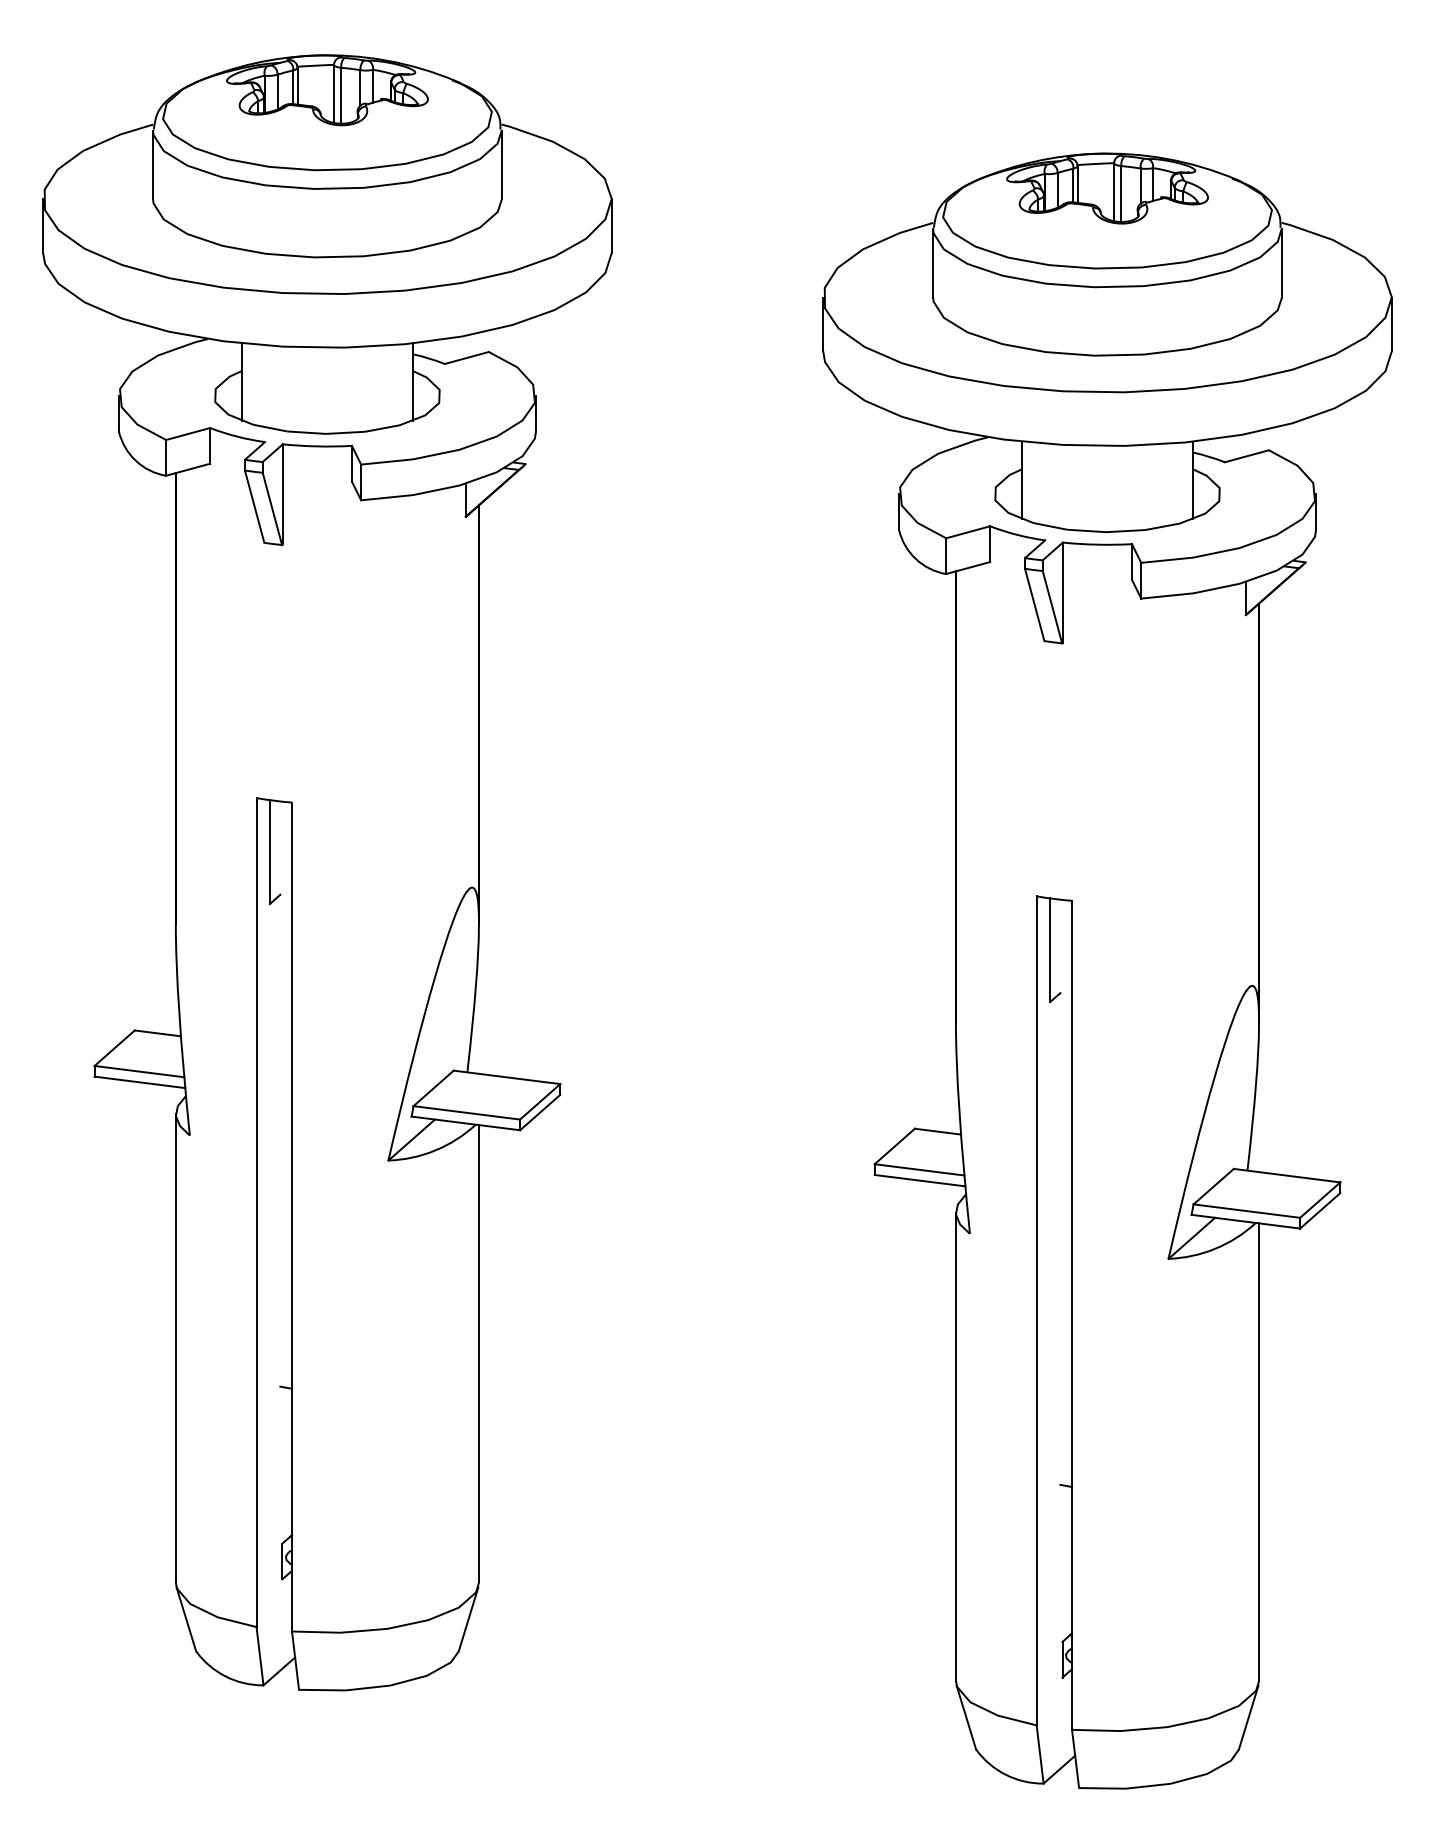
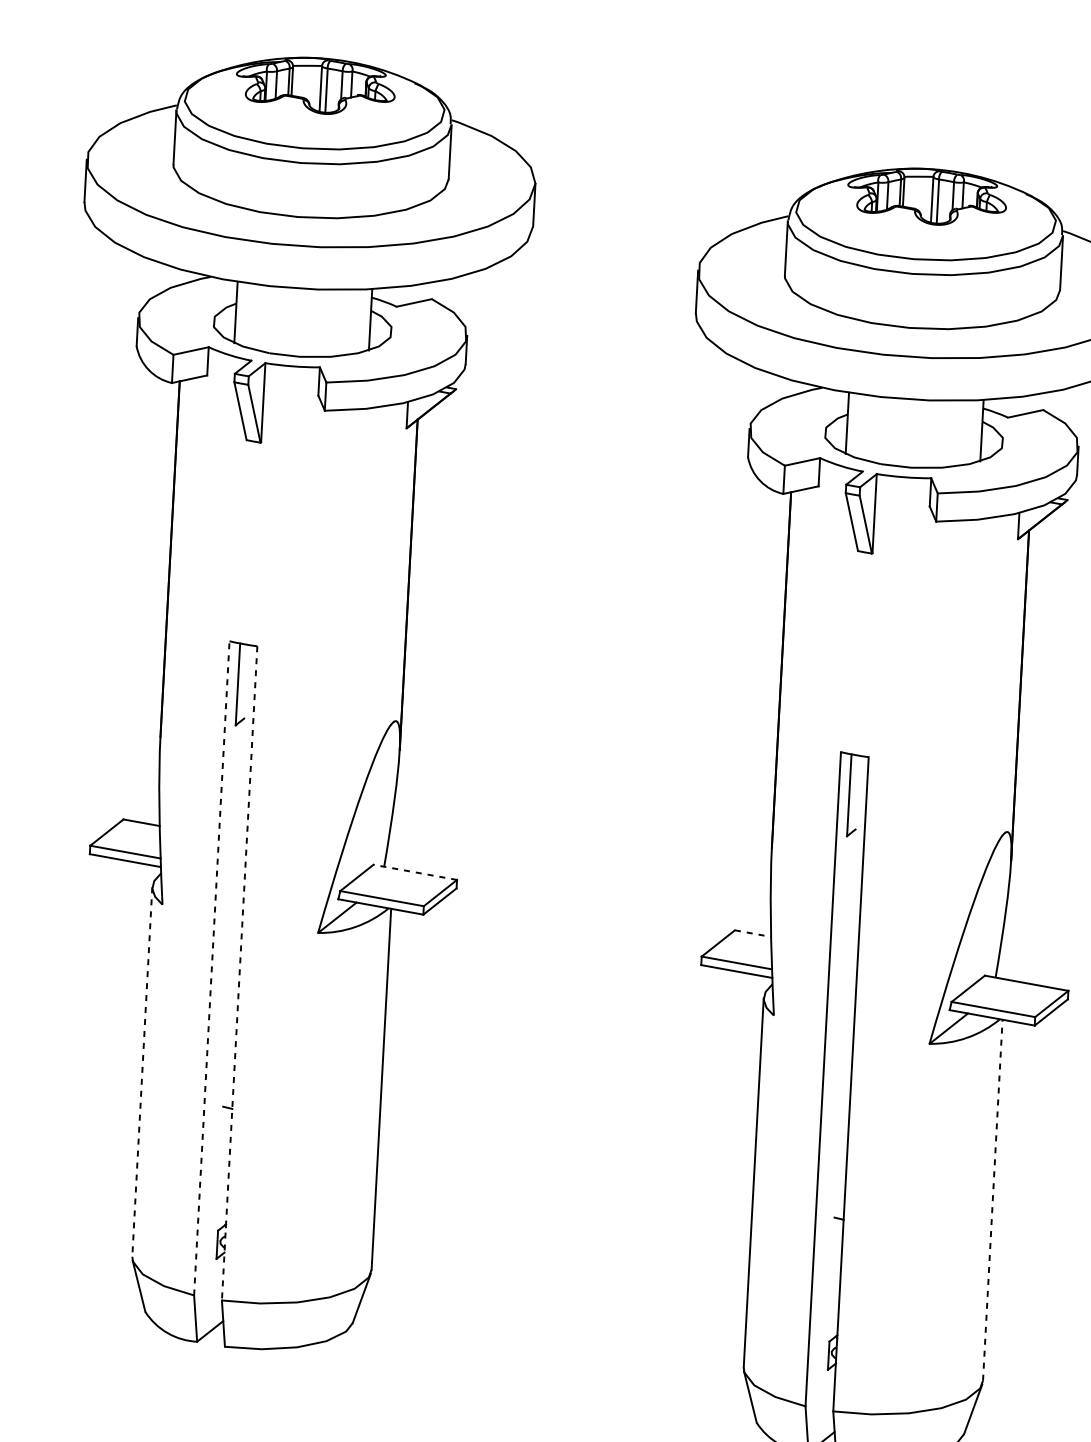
line: (507, 1077) -> (415, 872), solid -> dashed
line: (938, 1131) -> (753, 933), solid -> dashed
line: (256, 1212) -> (211, 968), solid -> dashed
line: (292, 1217) -> (240, 973), solid -> dashed
line: (175, 1348) -> (142, 1072), solid -> dashed
line: (1259, 1452) -> (993, 1200), solid -> dashed

